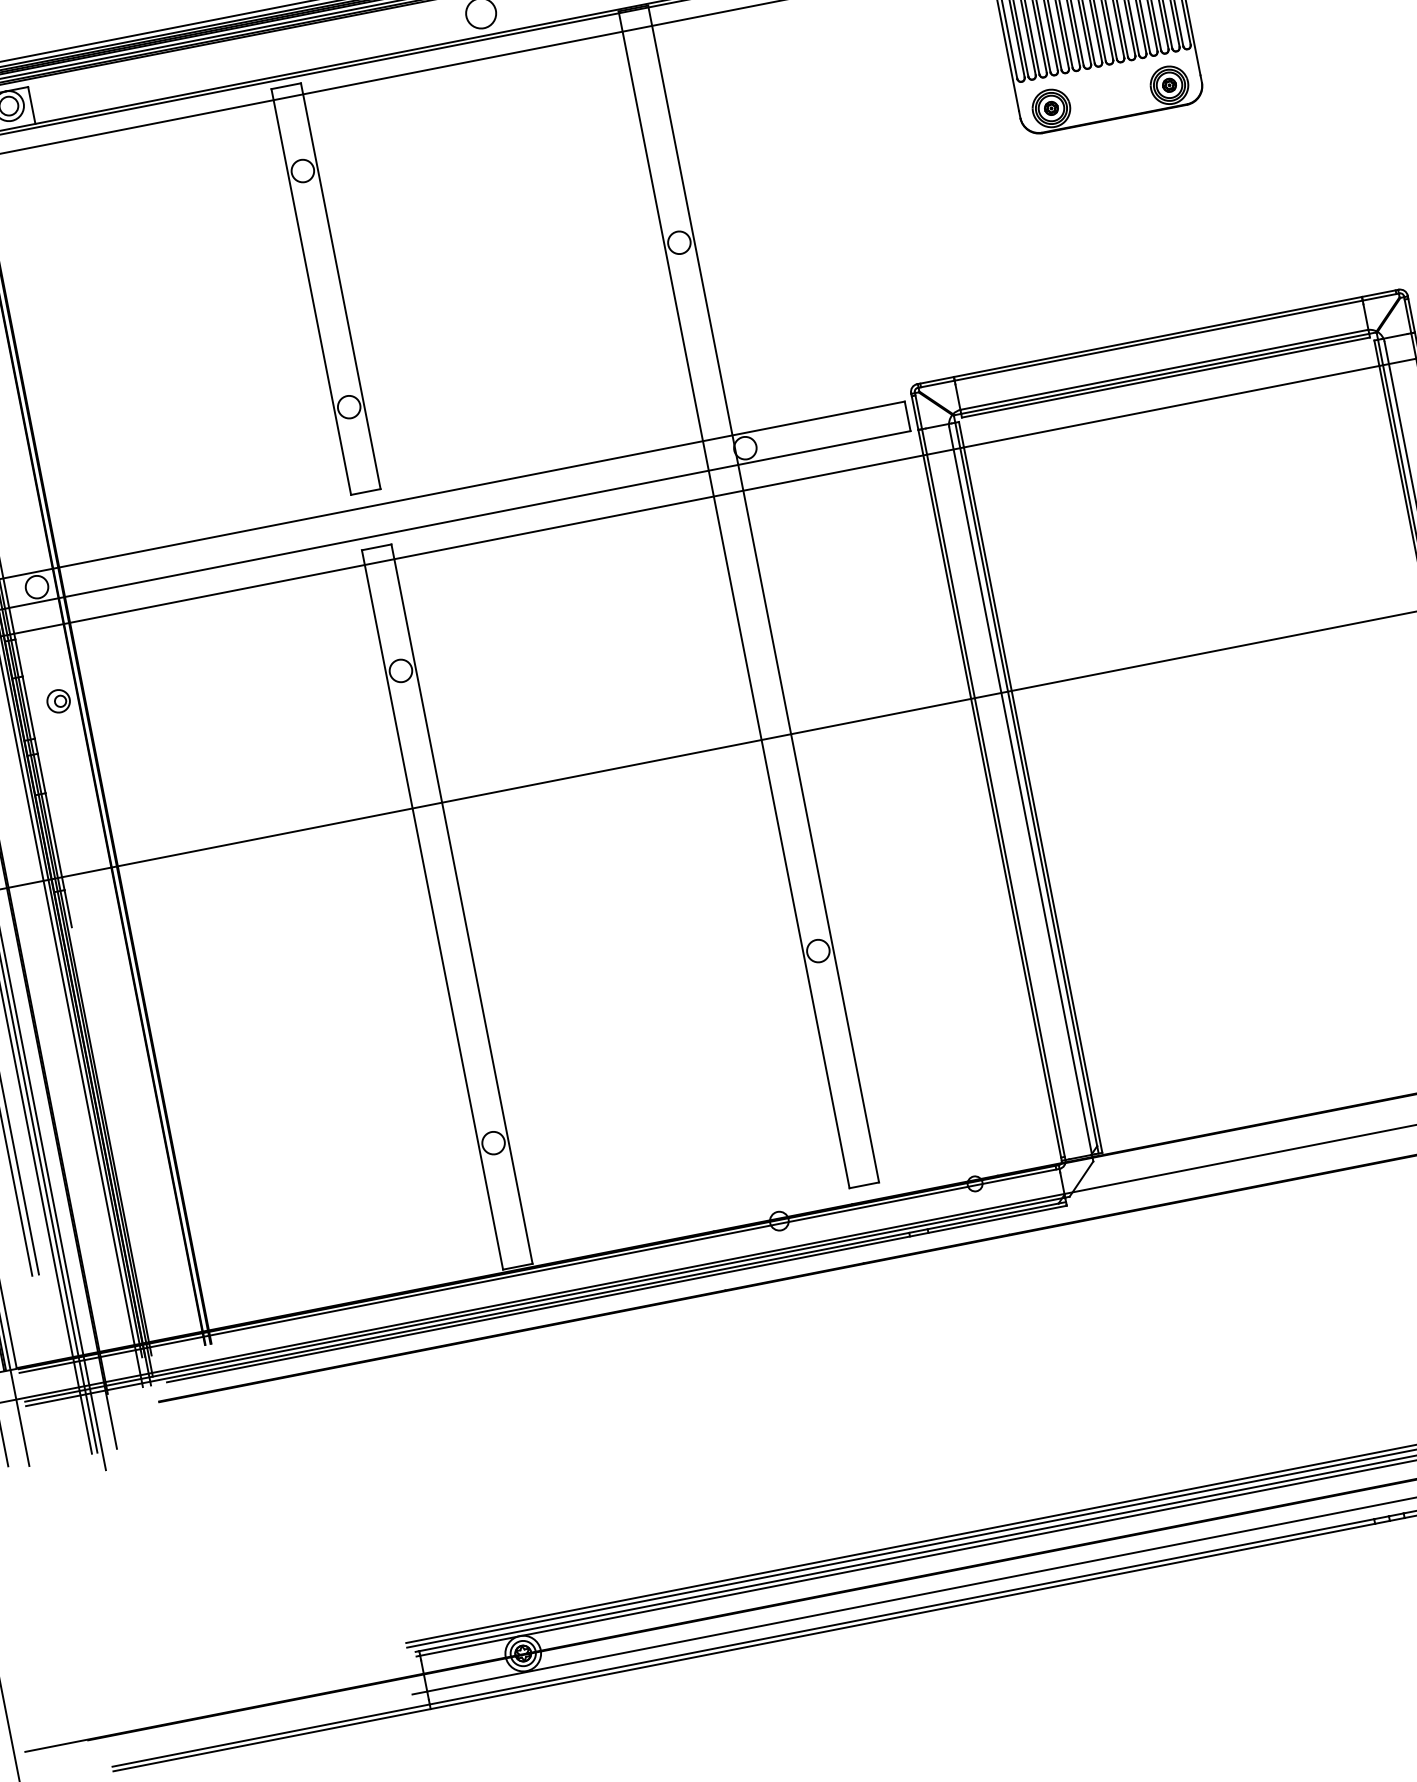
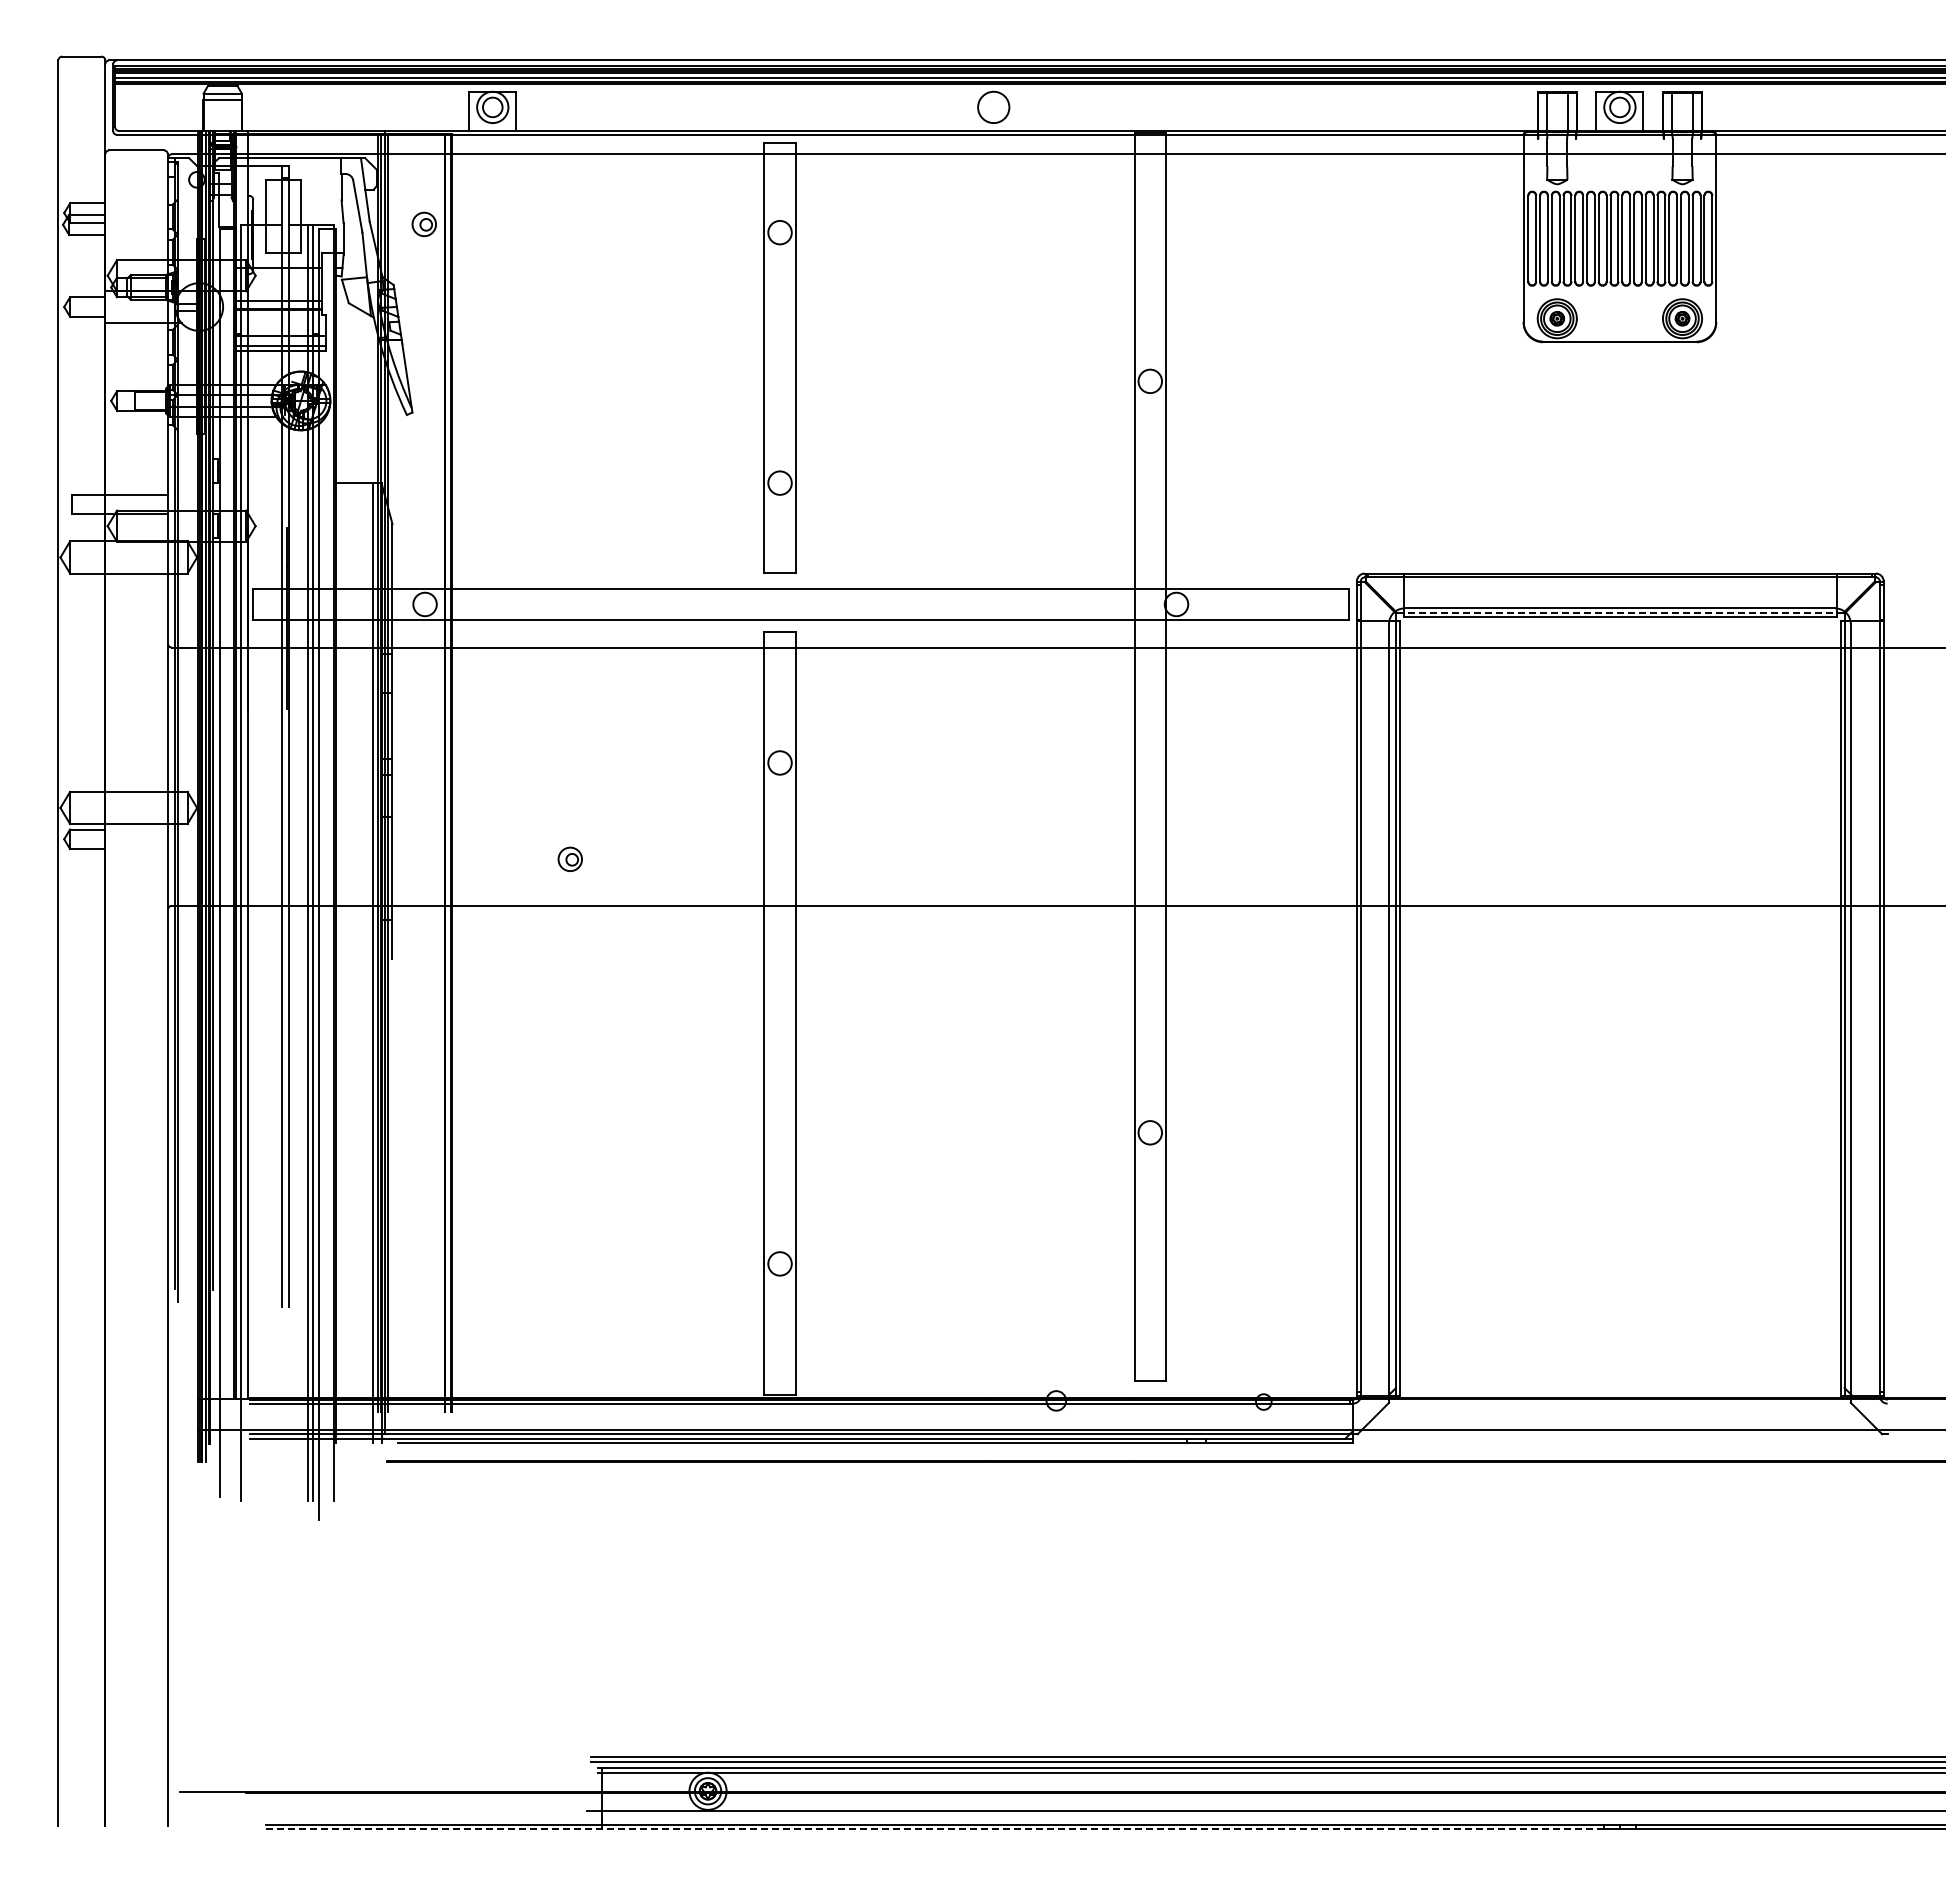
line: (1164, 373) -> (1619, 612), solid -> dashed
part: (57, 700) -> (569, 858), moved
line: (743, 1647) -> (934, 1829), solid -> dashed

